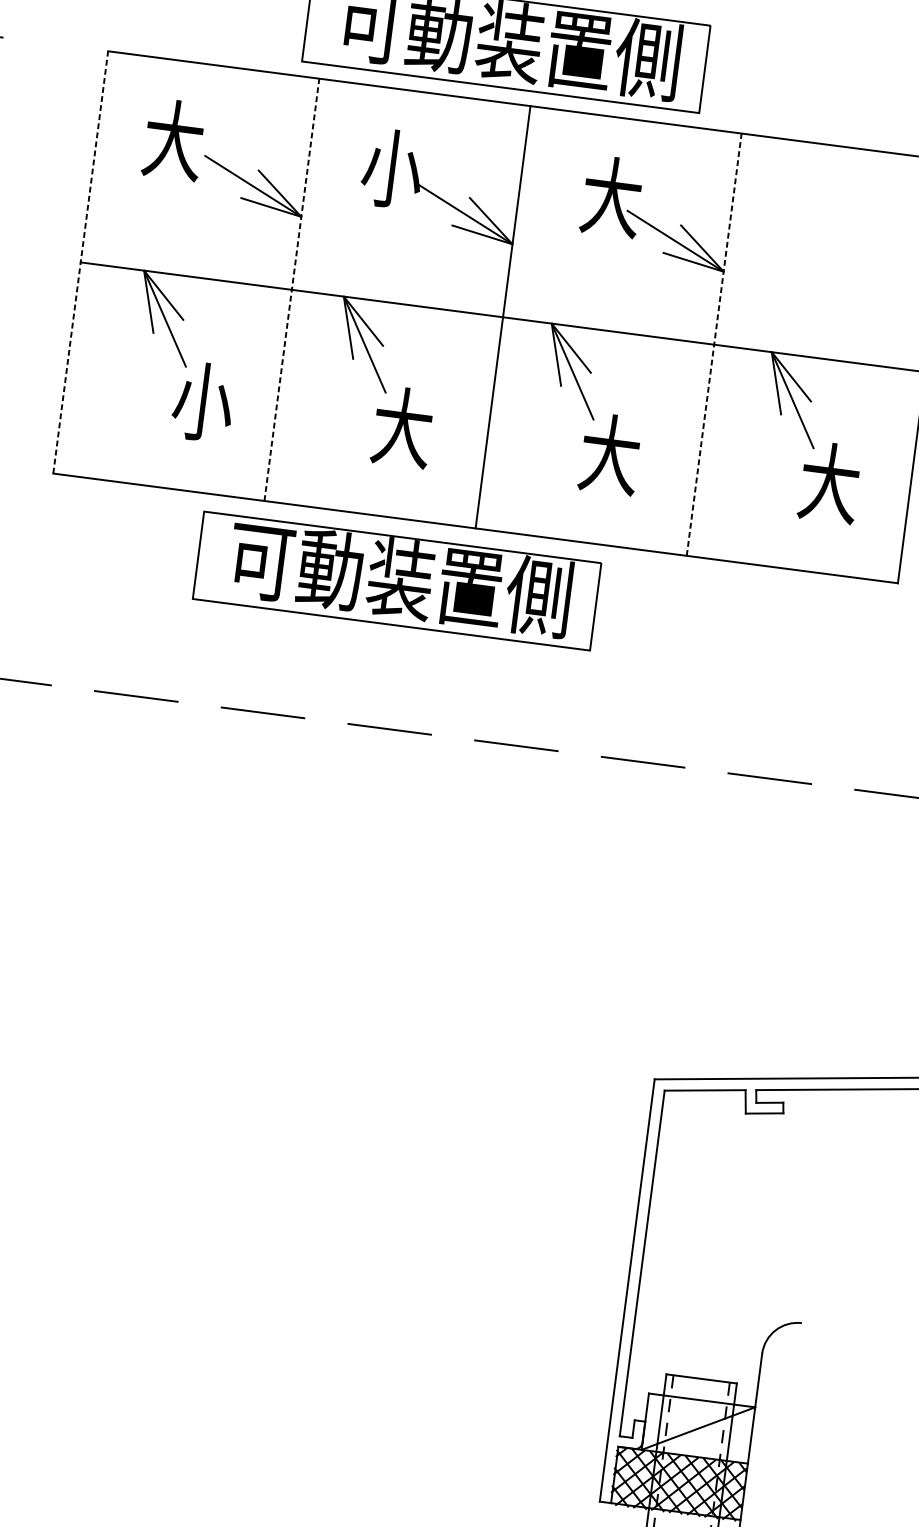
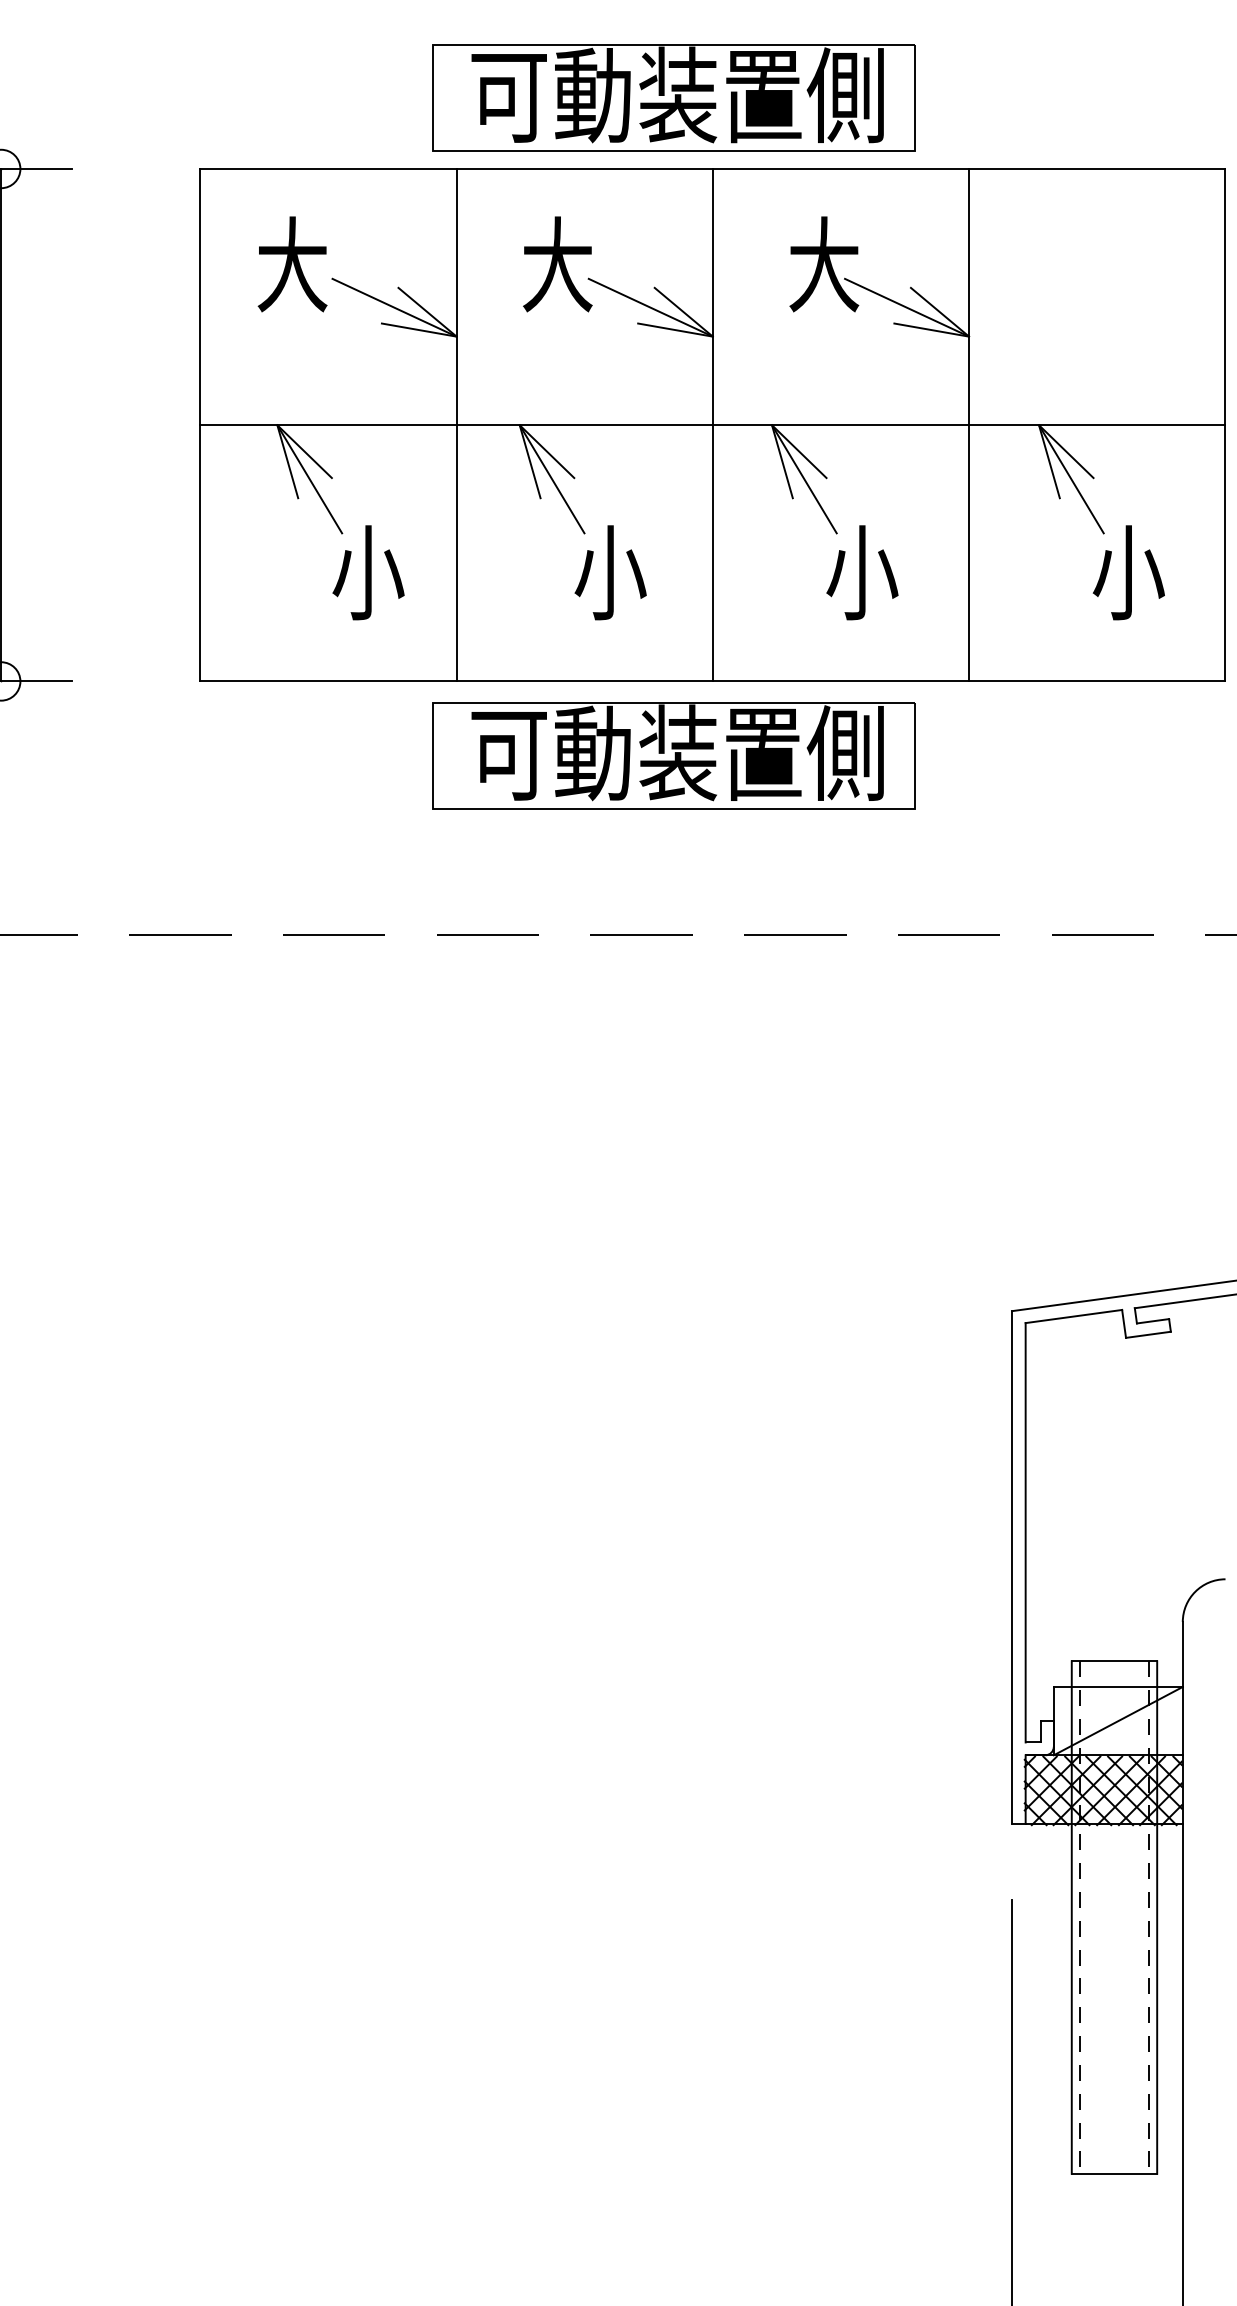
text: (393, 168) -> (558, 264), 小 -> 大
line: (80, 261) -> (200, 424), dashed -> solid
line: (291, 289) -> (456, 424), dashed -> solid
line: (714, 344) -> (969, 424), dashed -> solid
text: (402, 427) -> (610, 572), 大 -> 小
text: (610, 454) -> (862, 572), 大 -> 小
text: (829, 483) -> (1128, 572), 大 -> 小
part: (396, 580) -> (673, 755), moved

